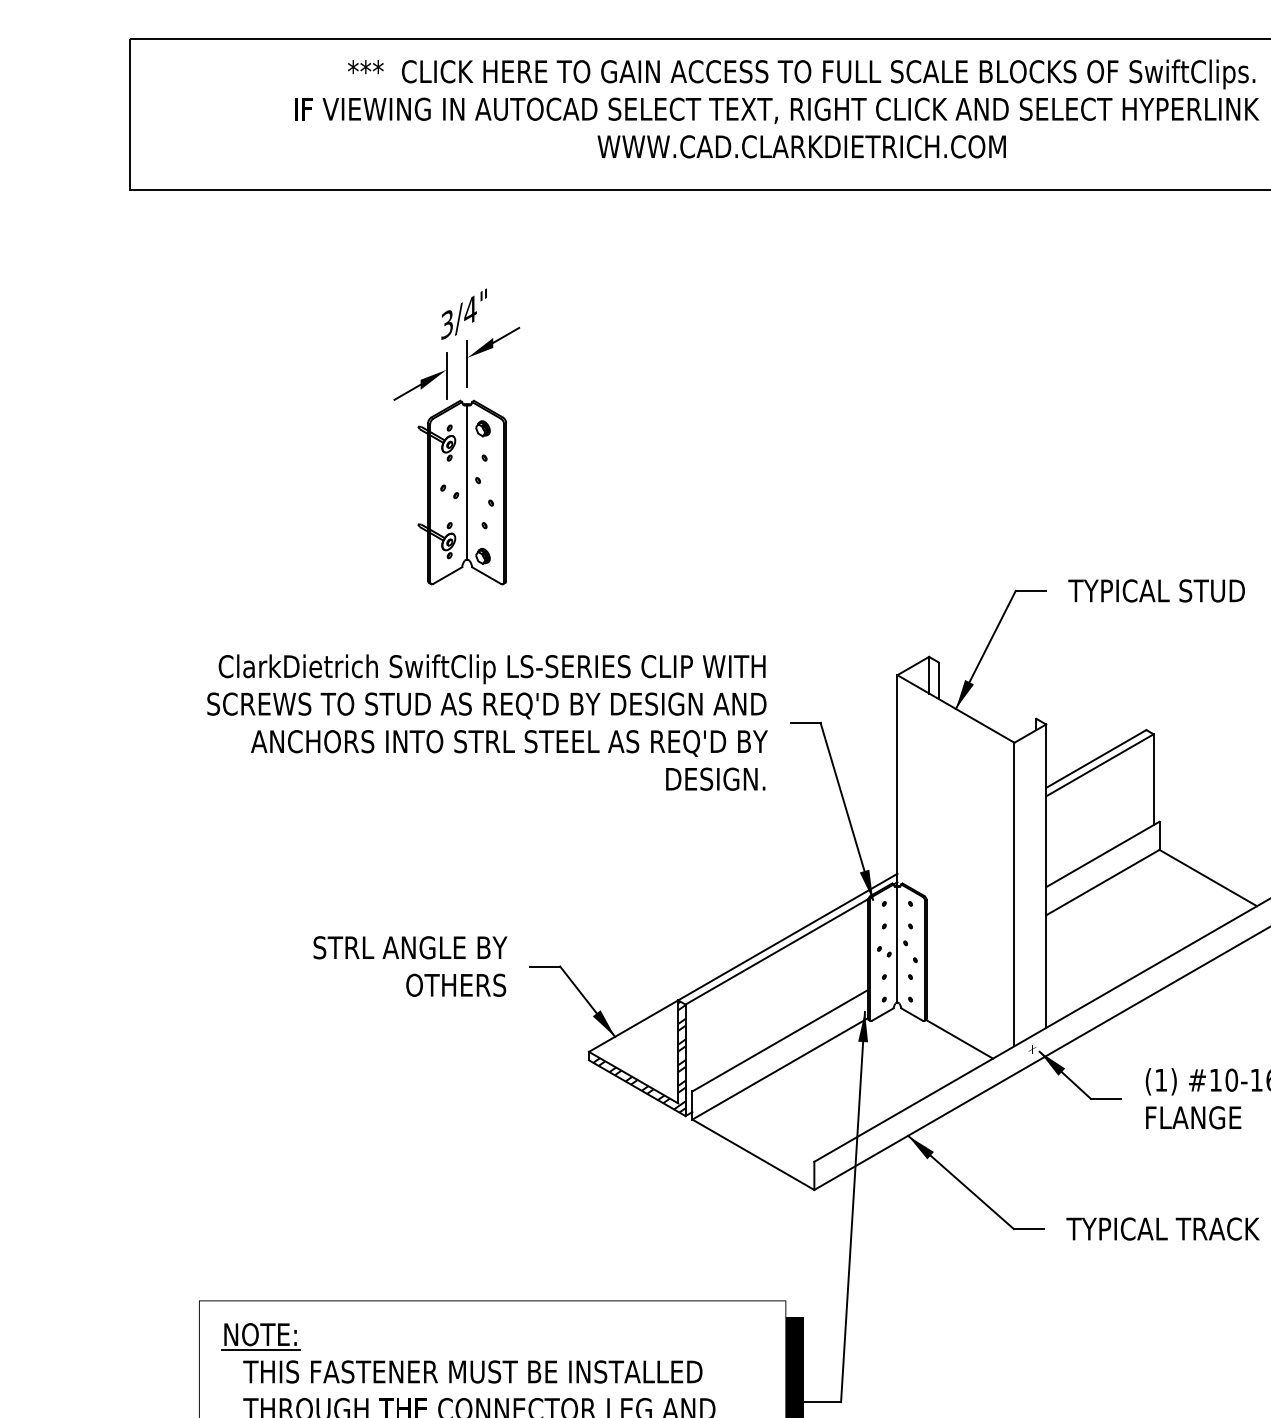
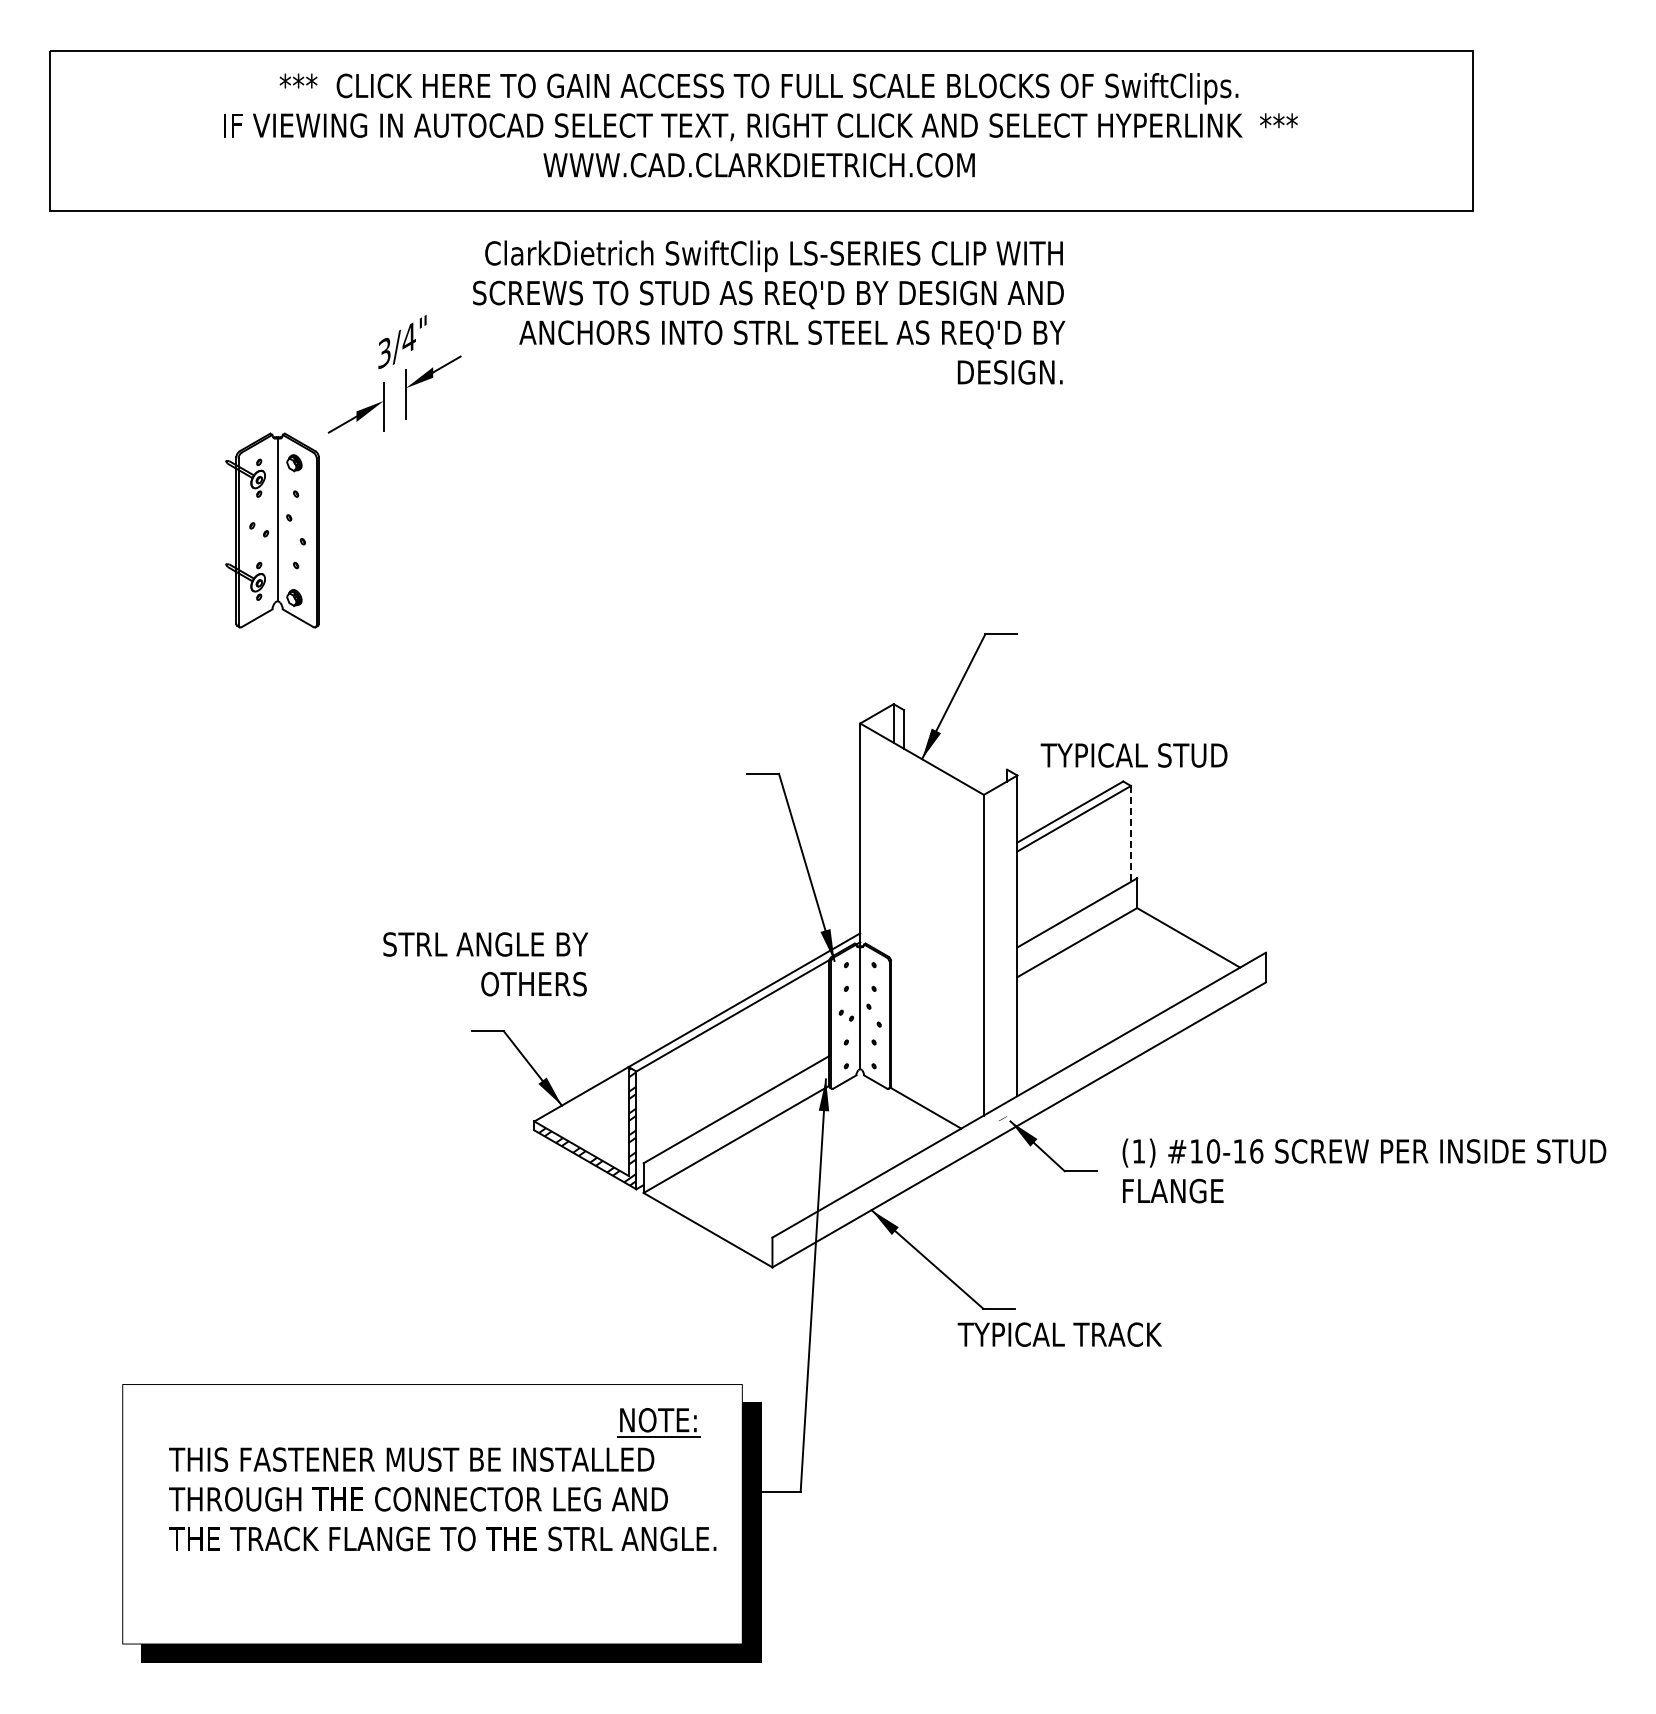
part: (462, 492) -> (272, 530), moved
text: (1156, 590) -> (1133, 755), moved
text: (487, 722) -> (769, 312), moved
line: (1153, 779) -> (1130, 833), solid -> dashed
text: (410, 966) -> (485, 964), moved
text: (1162, 1228) -> (1059, 1334), moved
part: (260, 1336) -> (658, 1422), moved

